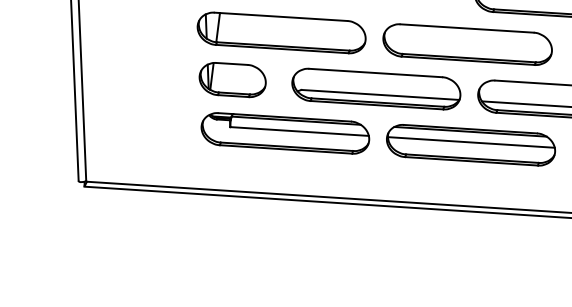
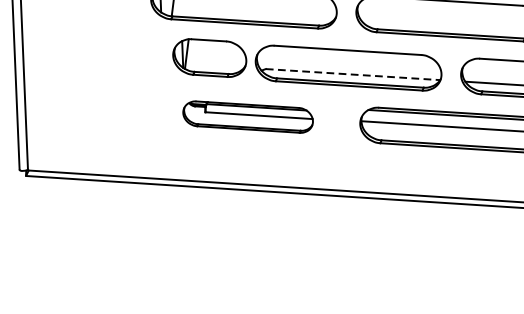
part: (232, 80) -> (209, 58), moved
line: (380, 94) -> (353, 74), solid -> dashed
part: (285, 133) -> (248, 117), size x0.7

